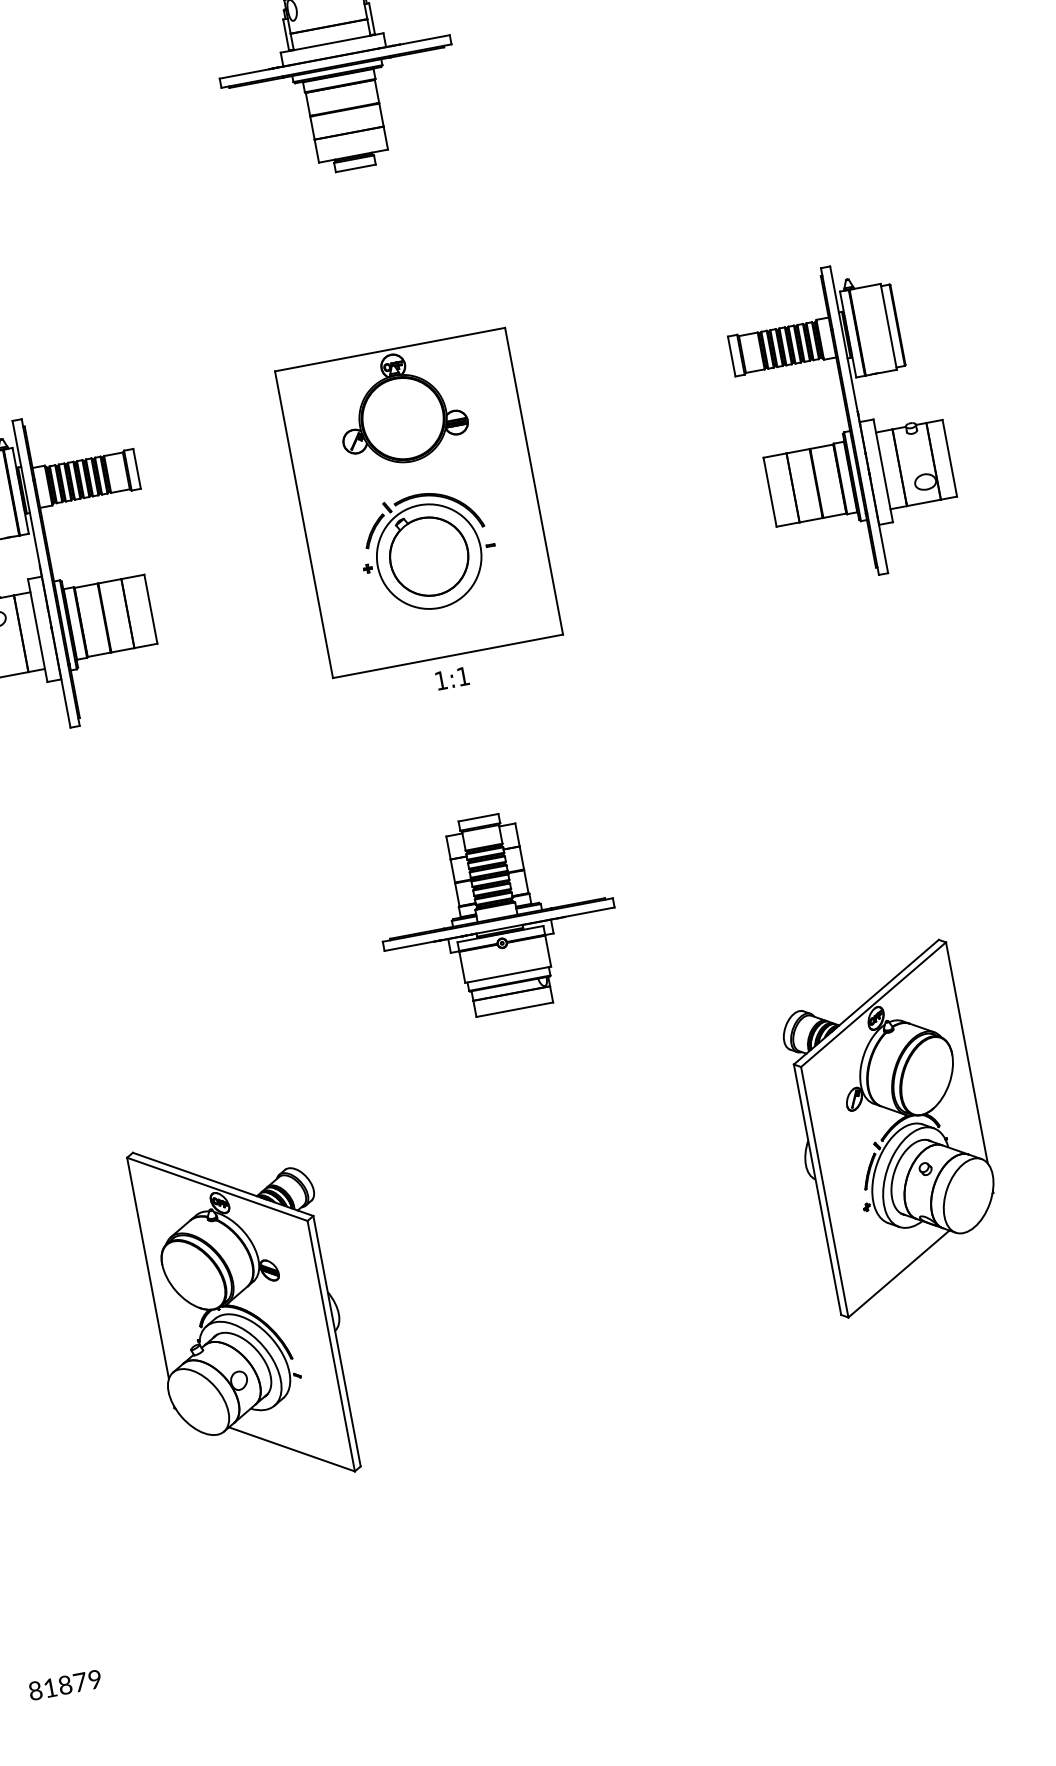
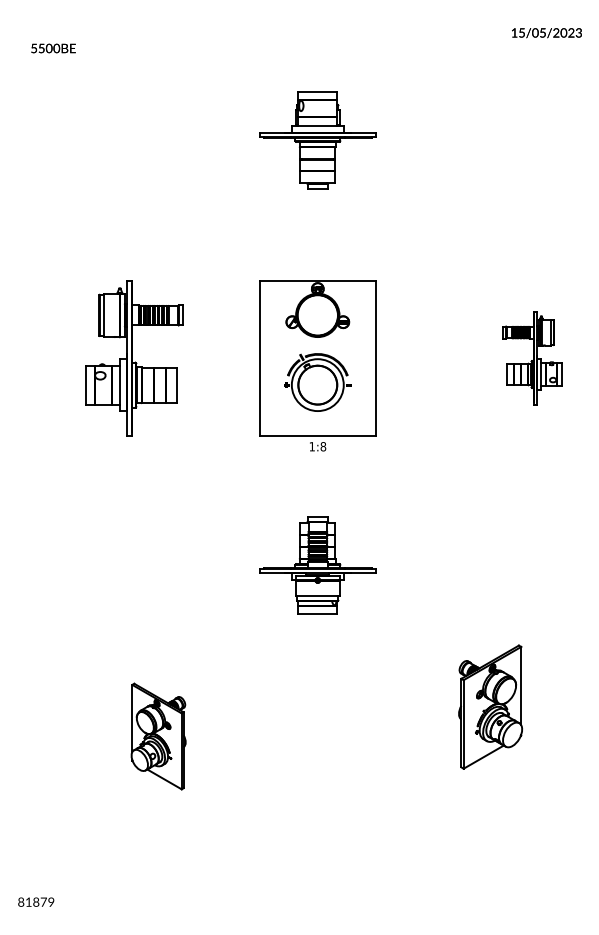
part: (844, 423) -> (532, 358), size x0.6
text: (463, 675) -> (323, 446), 1:1 -> 1:8
part: (891, 1130) -> (490, 707), size x0.7
part: (245, 1311) -> (158, 736), size x0.6

